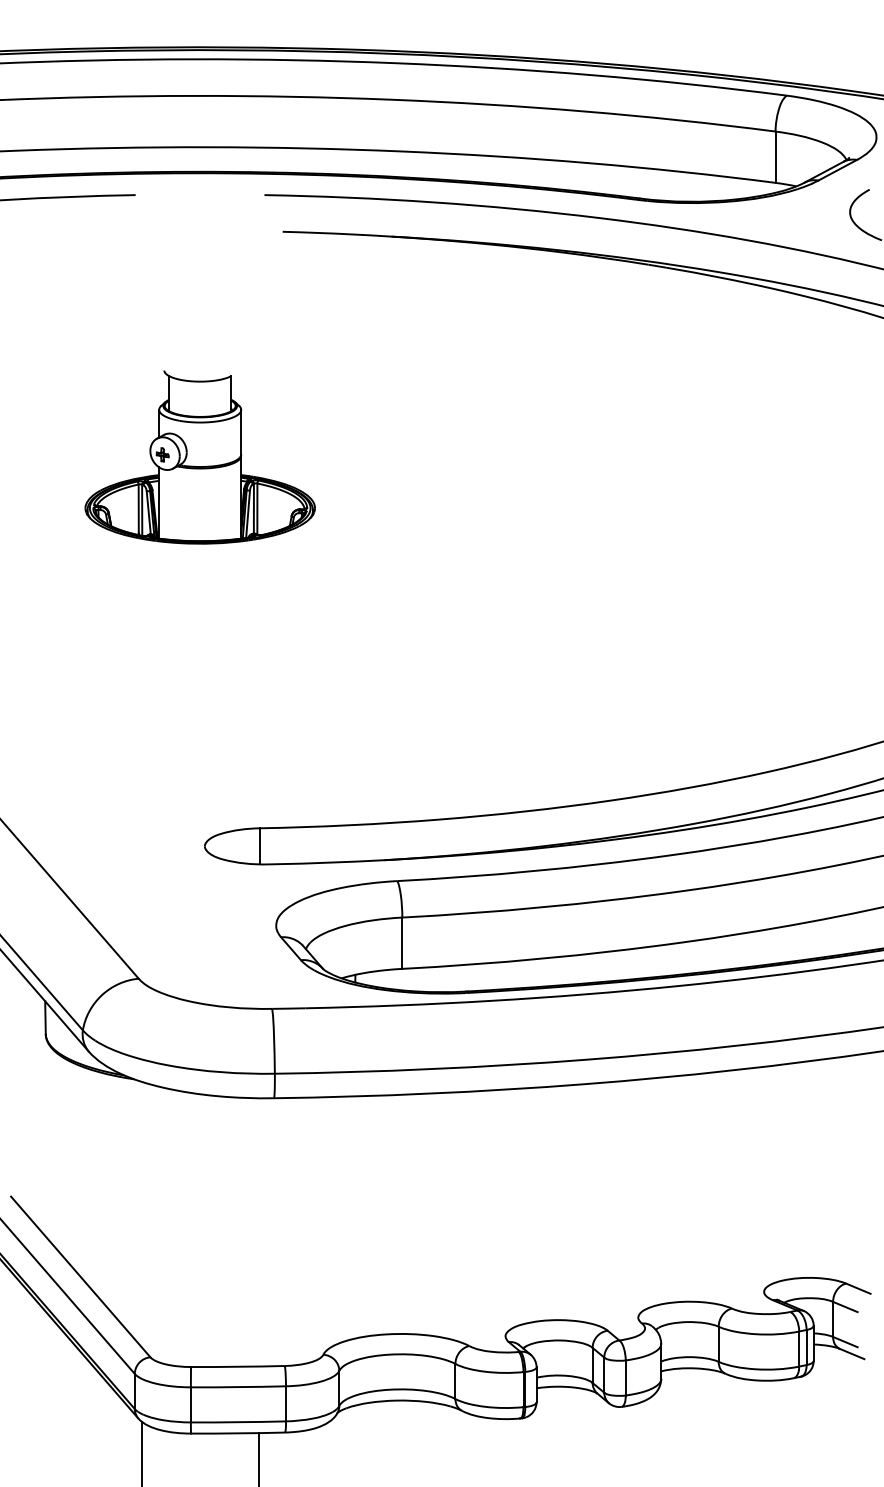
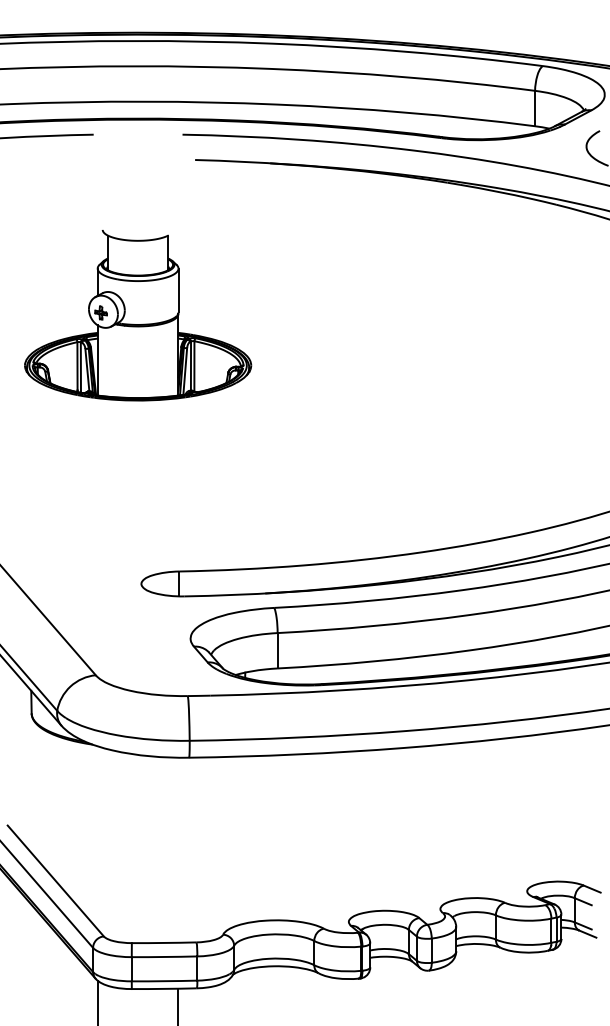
part: (200, 457) -> (138, 315), size x1.43

